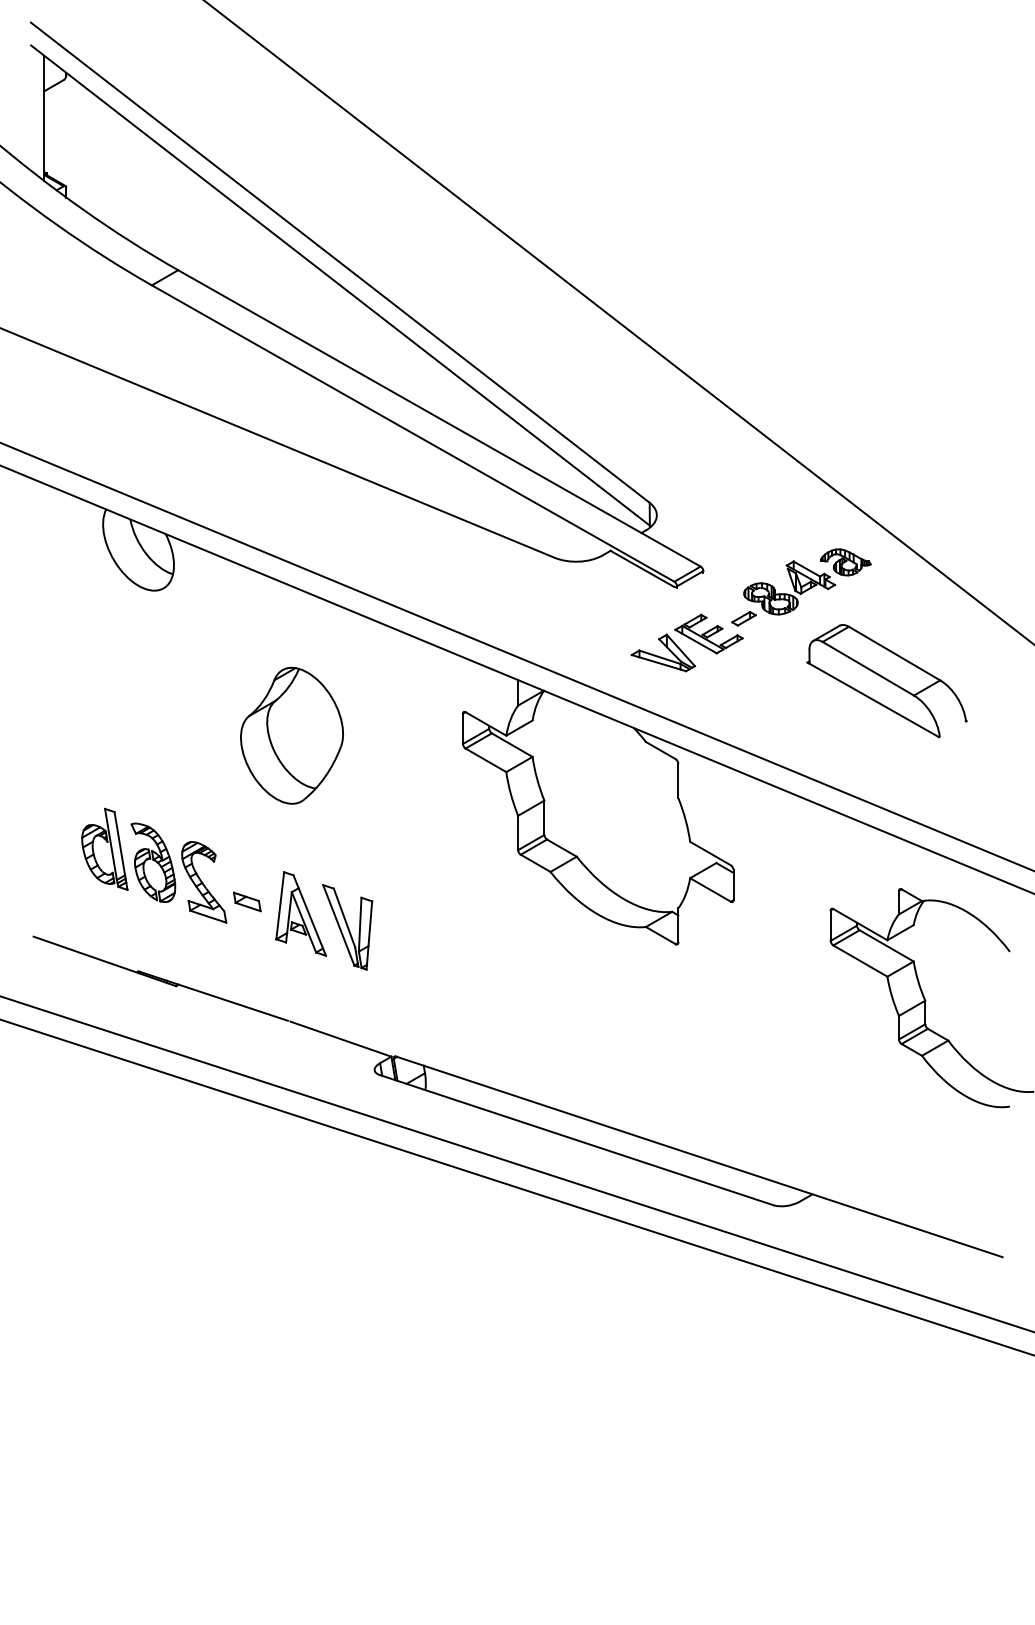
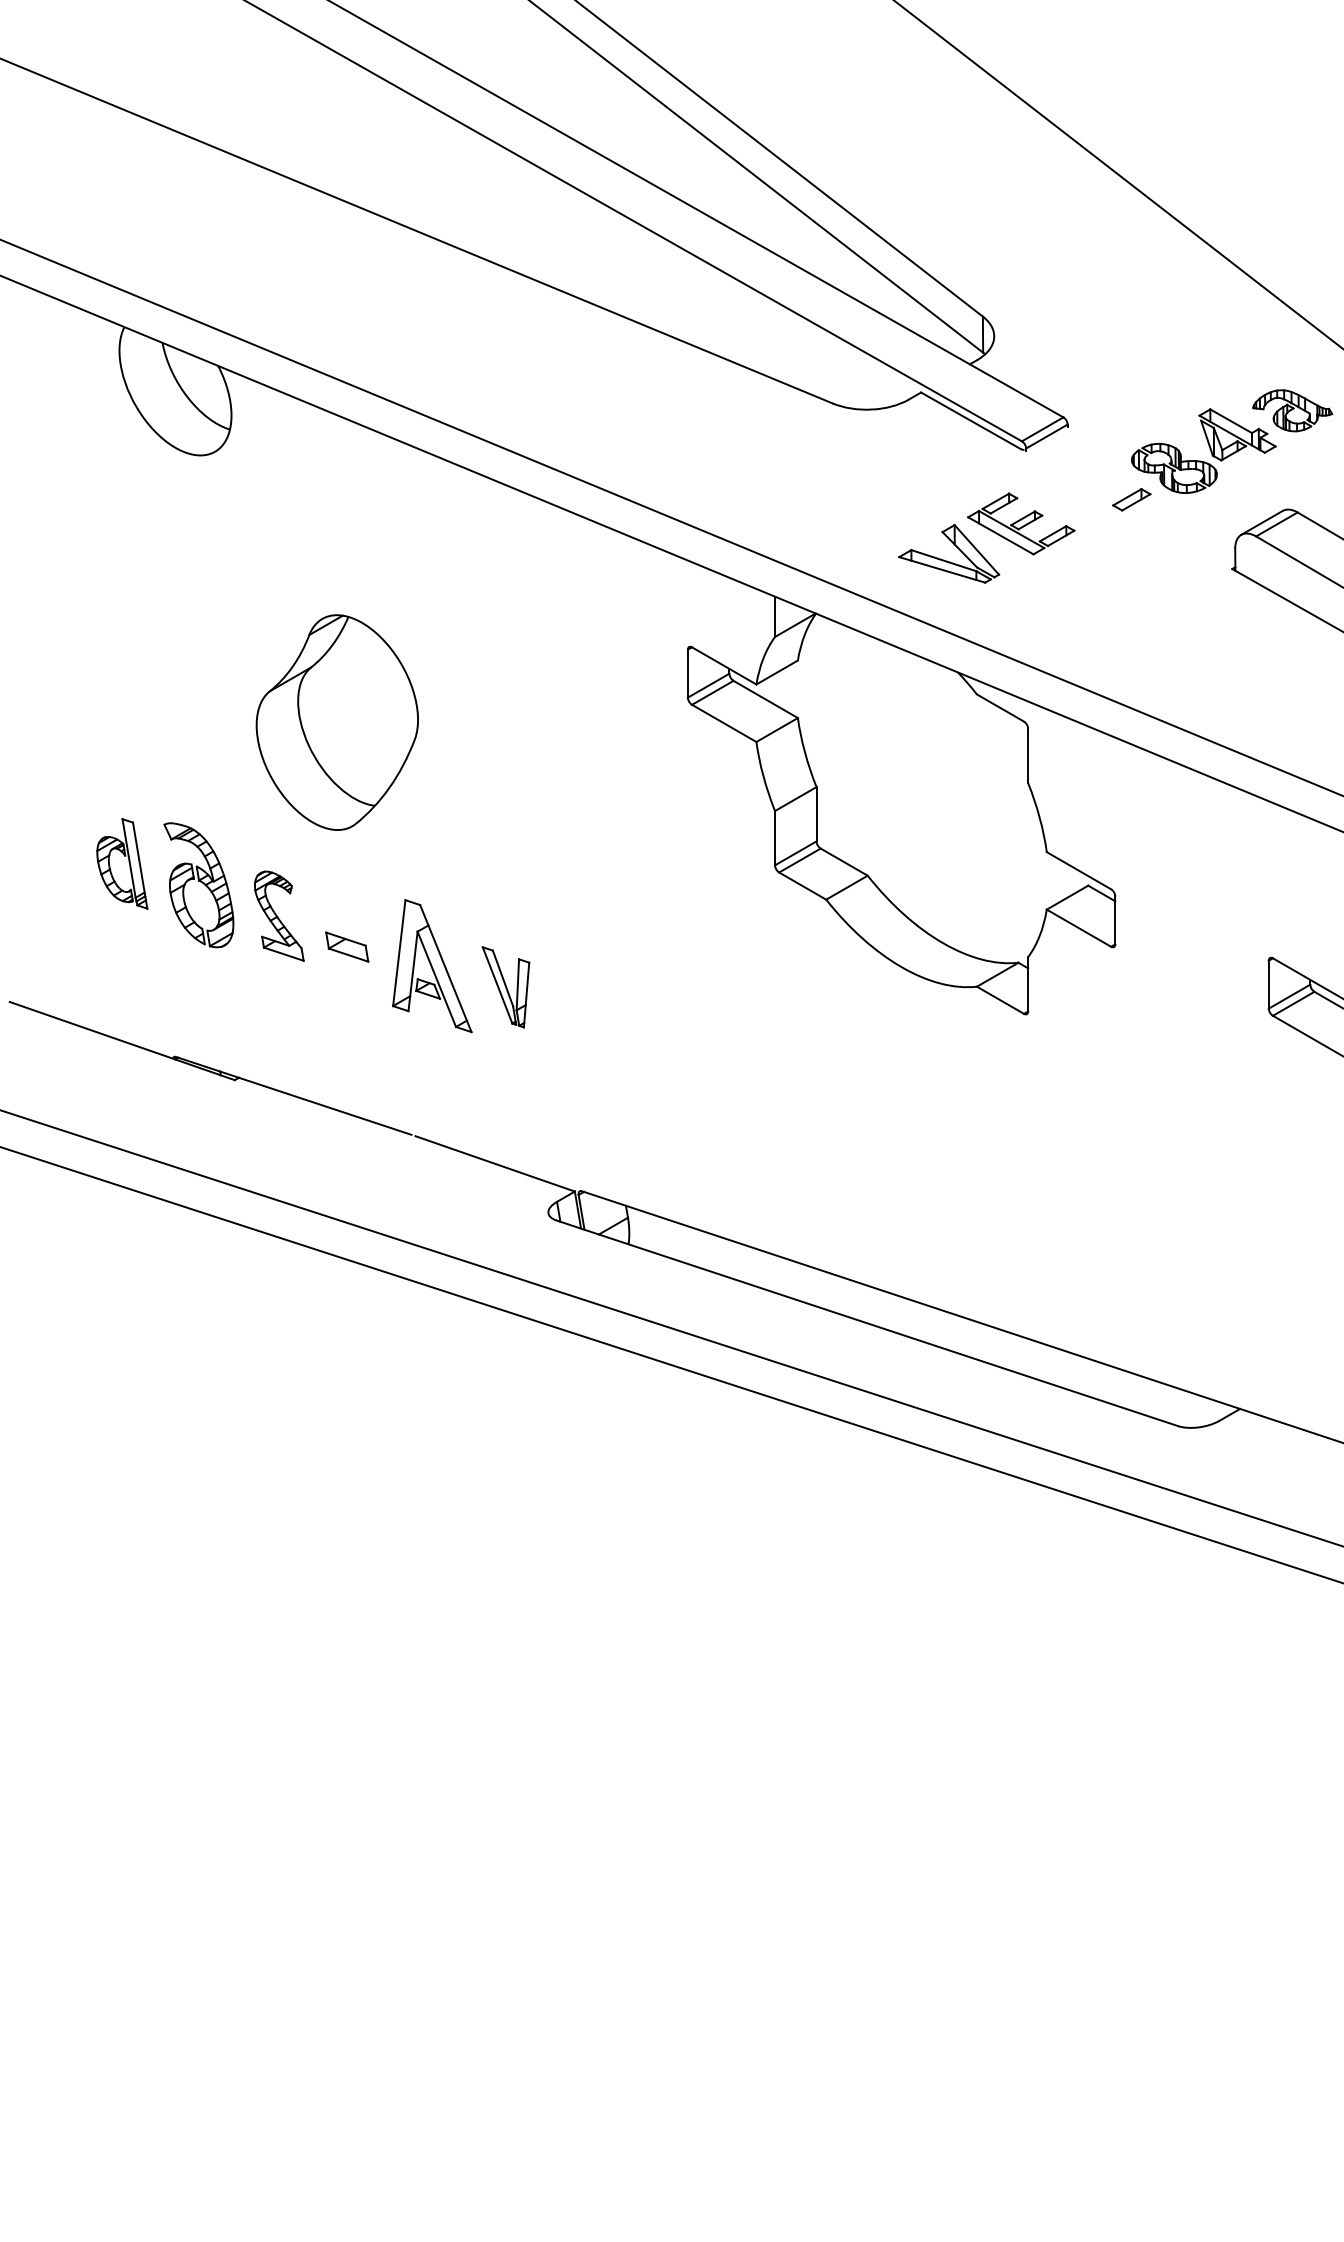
part: (686, 642) -> (985, 537), moved
part: (291, 735) -> (336, 722), moved
part: (104, 848) -> (121, 862), size x0.7
part: (204, 882) -> (279, 916), size x0.7
part: (347, 927) -> (505, 987), size x0.6

